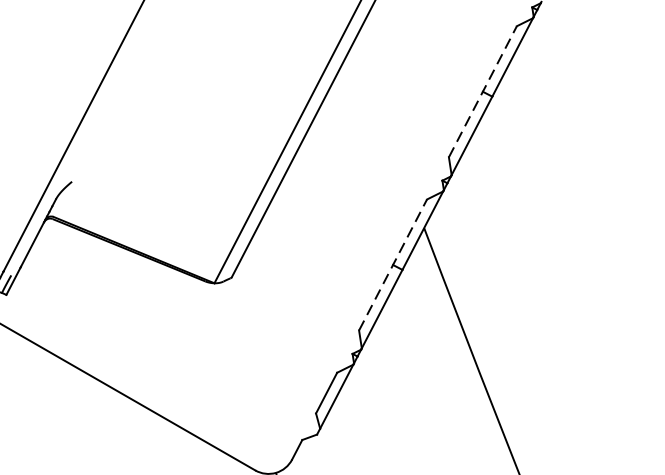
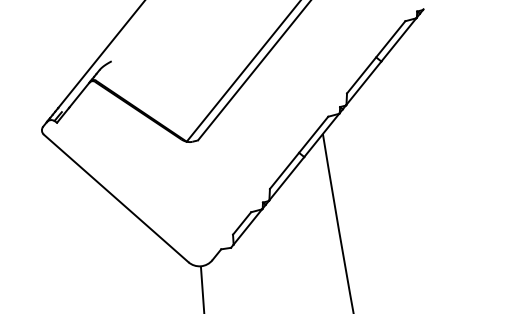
line: (483, 90) -> (376, 56), dashed -> solid
line: (393, 264) -> (299, 152), dashed -> solid

